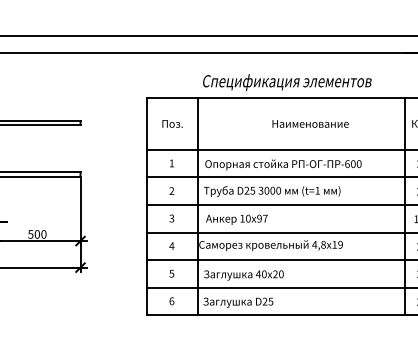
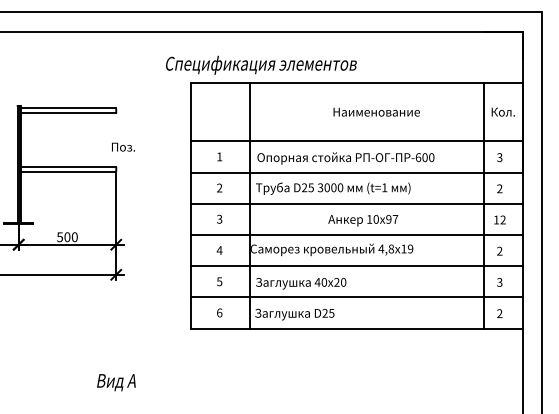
text: (287, 81) -> (261, 64), moved
text: (172, 123) -> (123, 146), moved
text: (237, 219) -> (363, 220), moved

